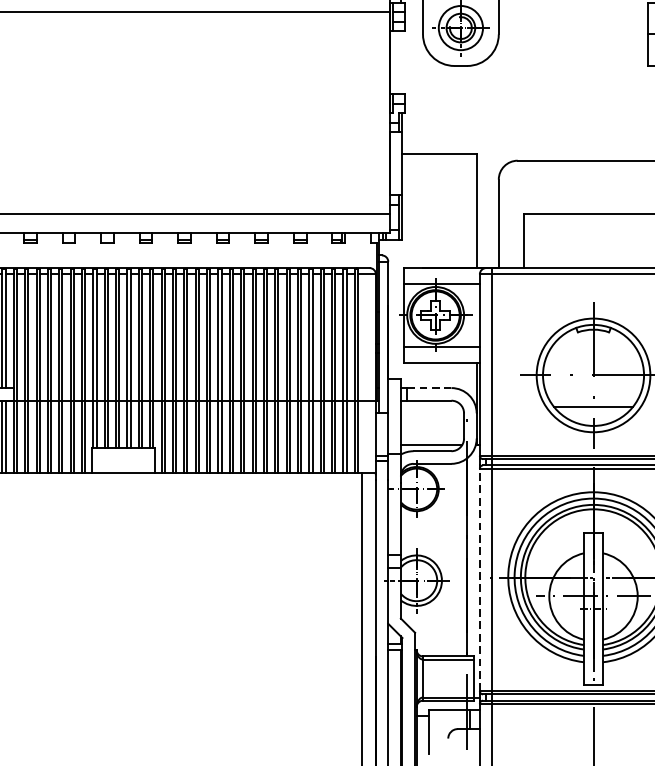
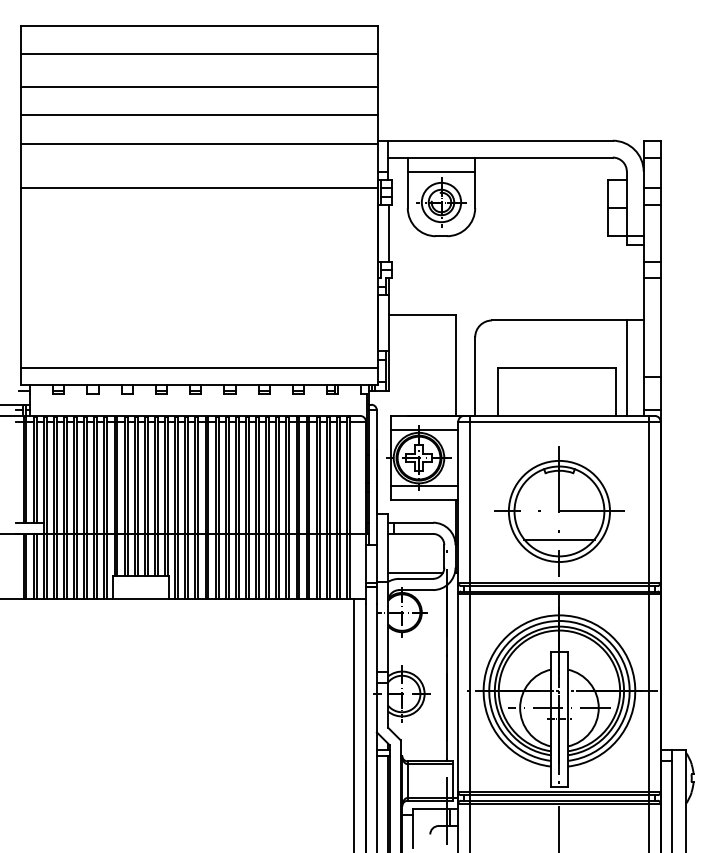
line: (402, 62) -> (389, 233), added
line: (429, 387) -> (413, 522), dashed -> solid
line: (480, 578) -> (458, 692), dashed -> solid

